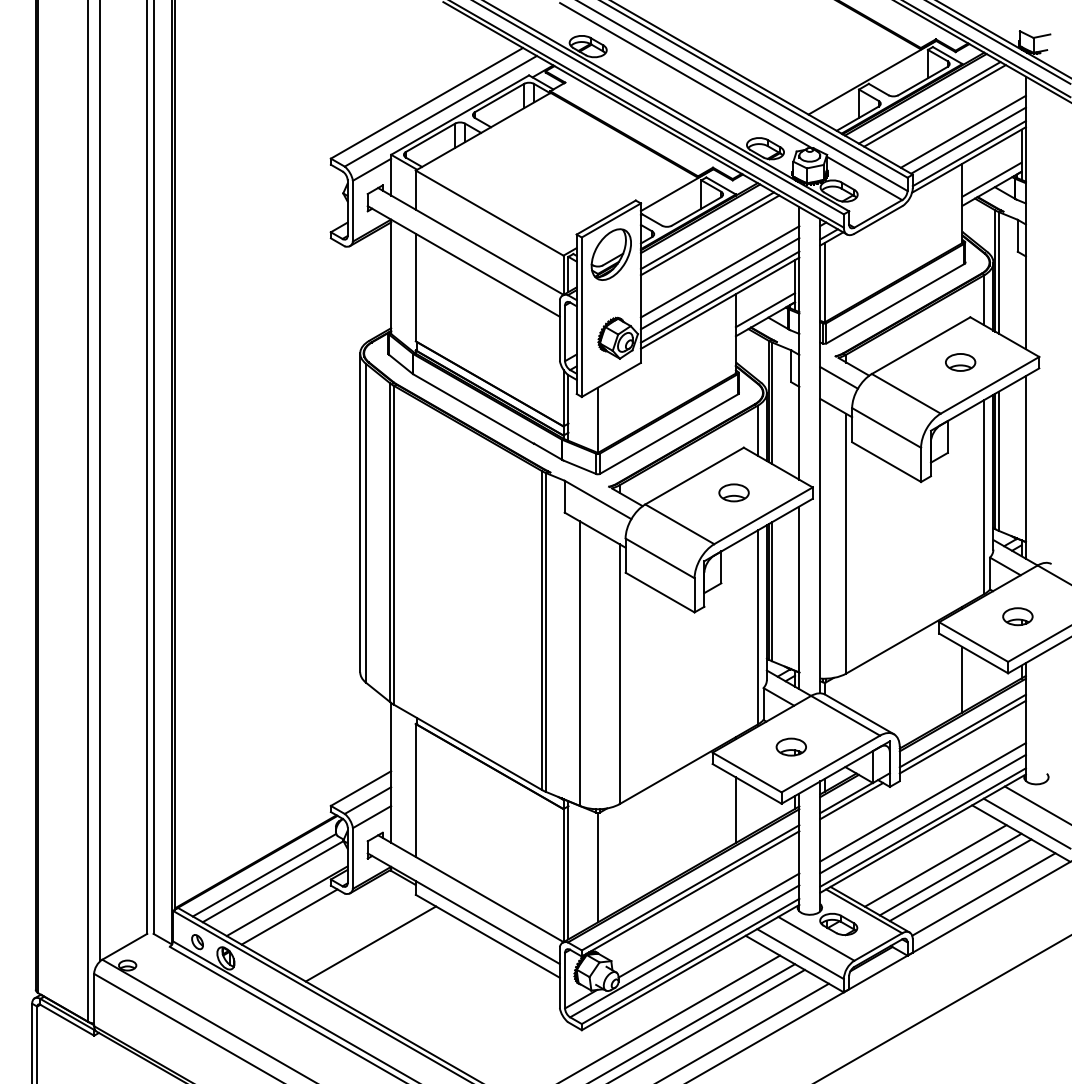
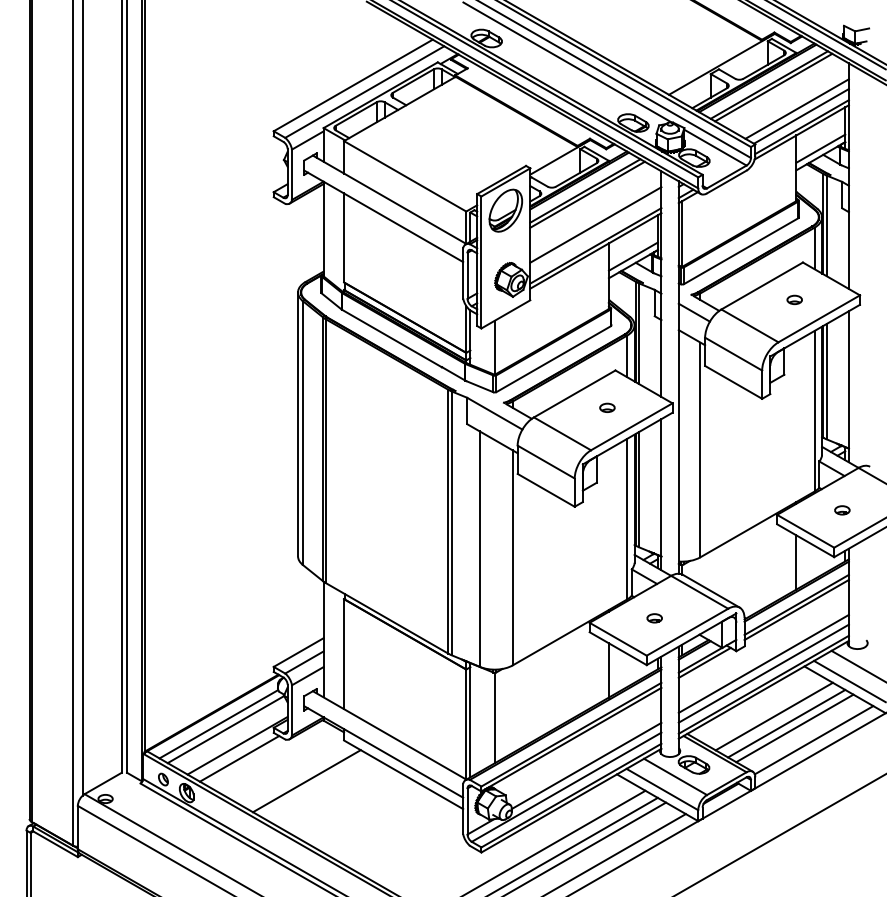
line: (719, 283) -> (595, 234), removed
part: (960, 361) -> (794, 299), size x0.6
part: (734, 492) -> (607, 407), size x0.6
part: (1018, 616) -> (842, 510), size x0.6
part: (790, 747) -> (654, 618), size x0.6

